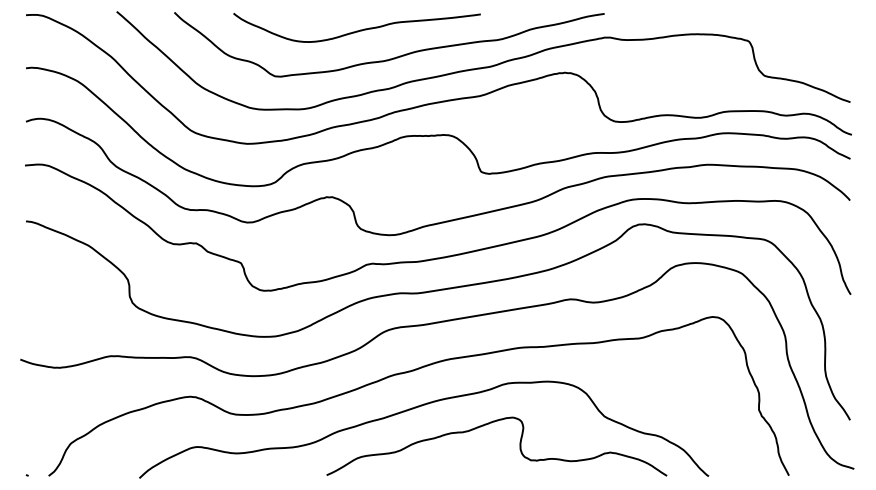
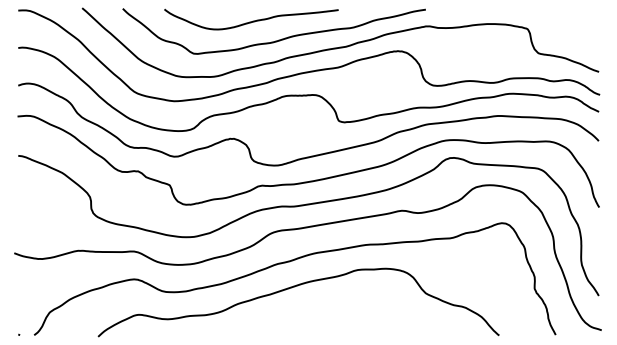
curve: (518, 446) -> (365, 314), removed

